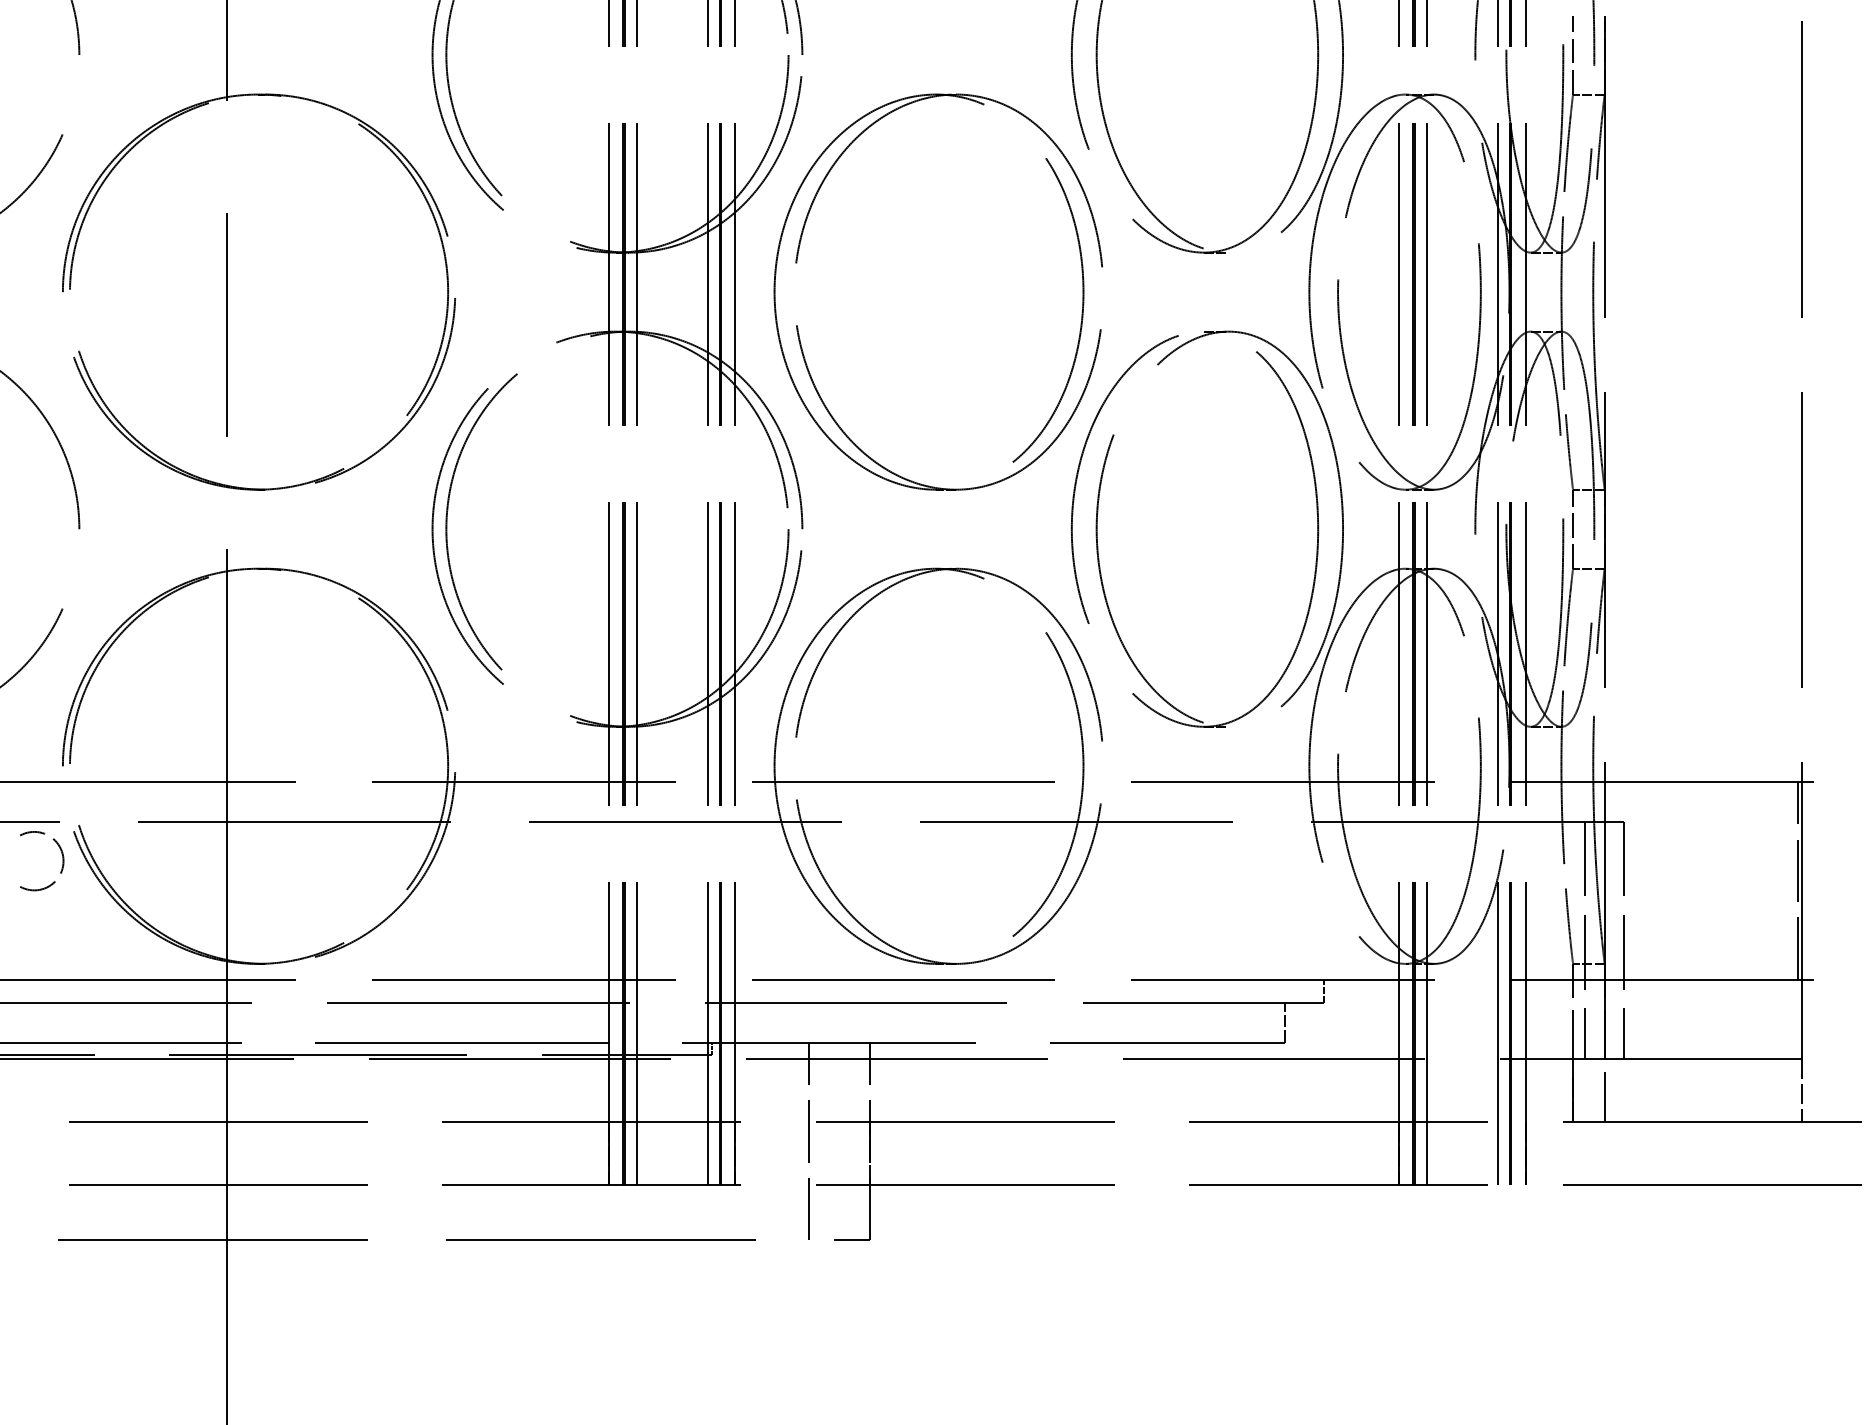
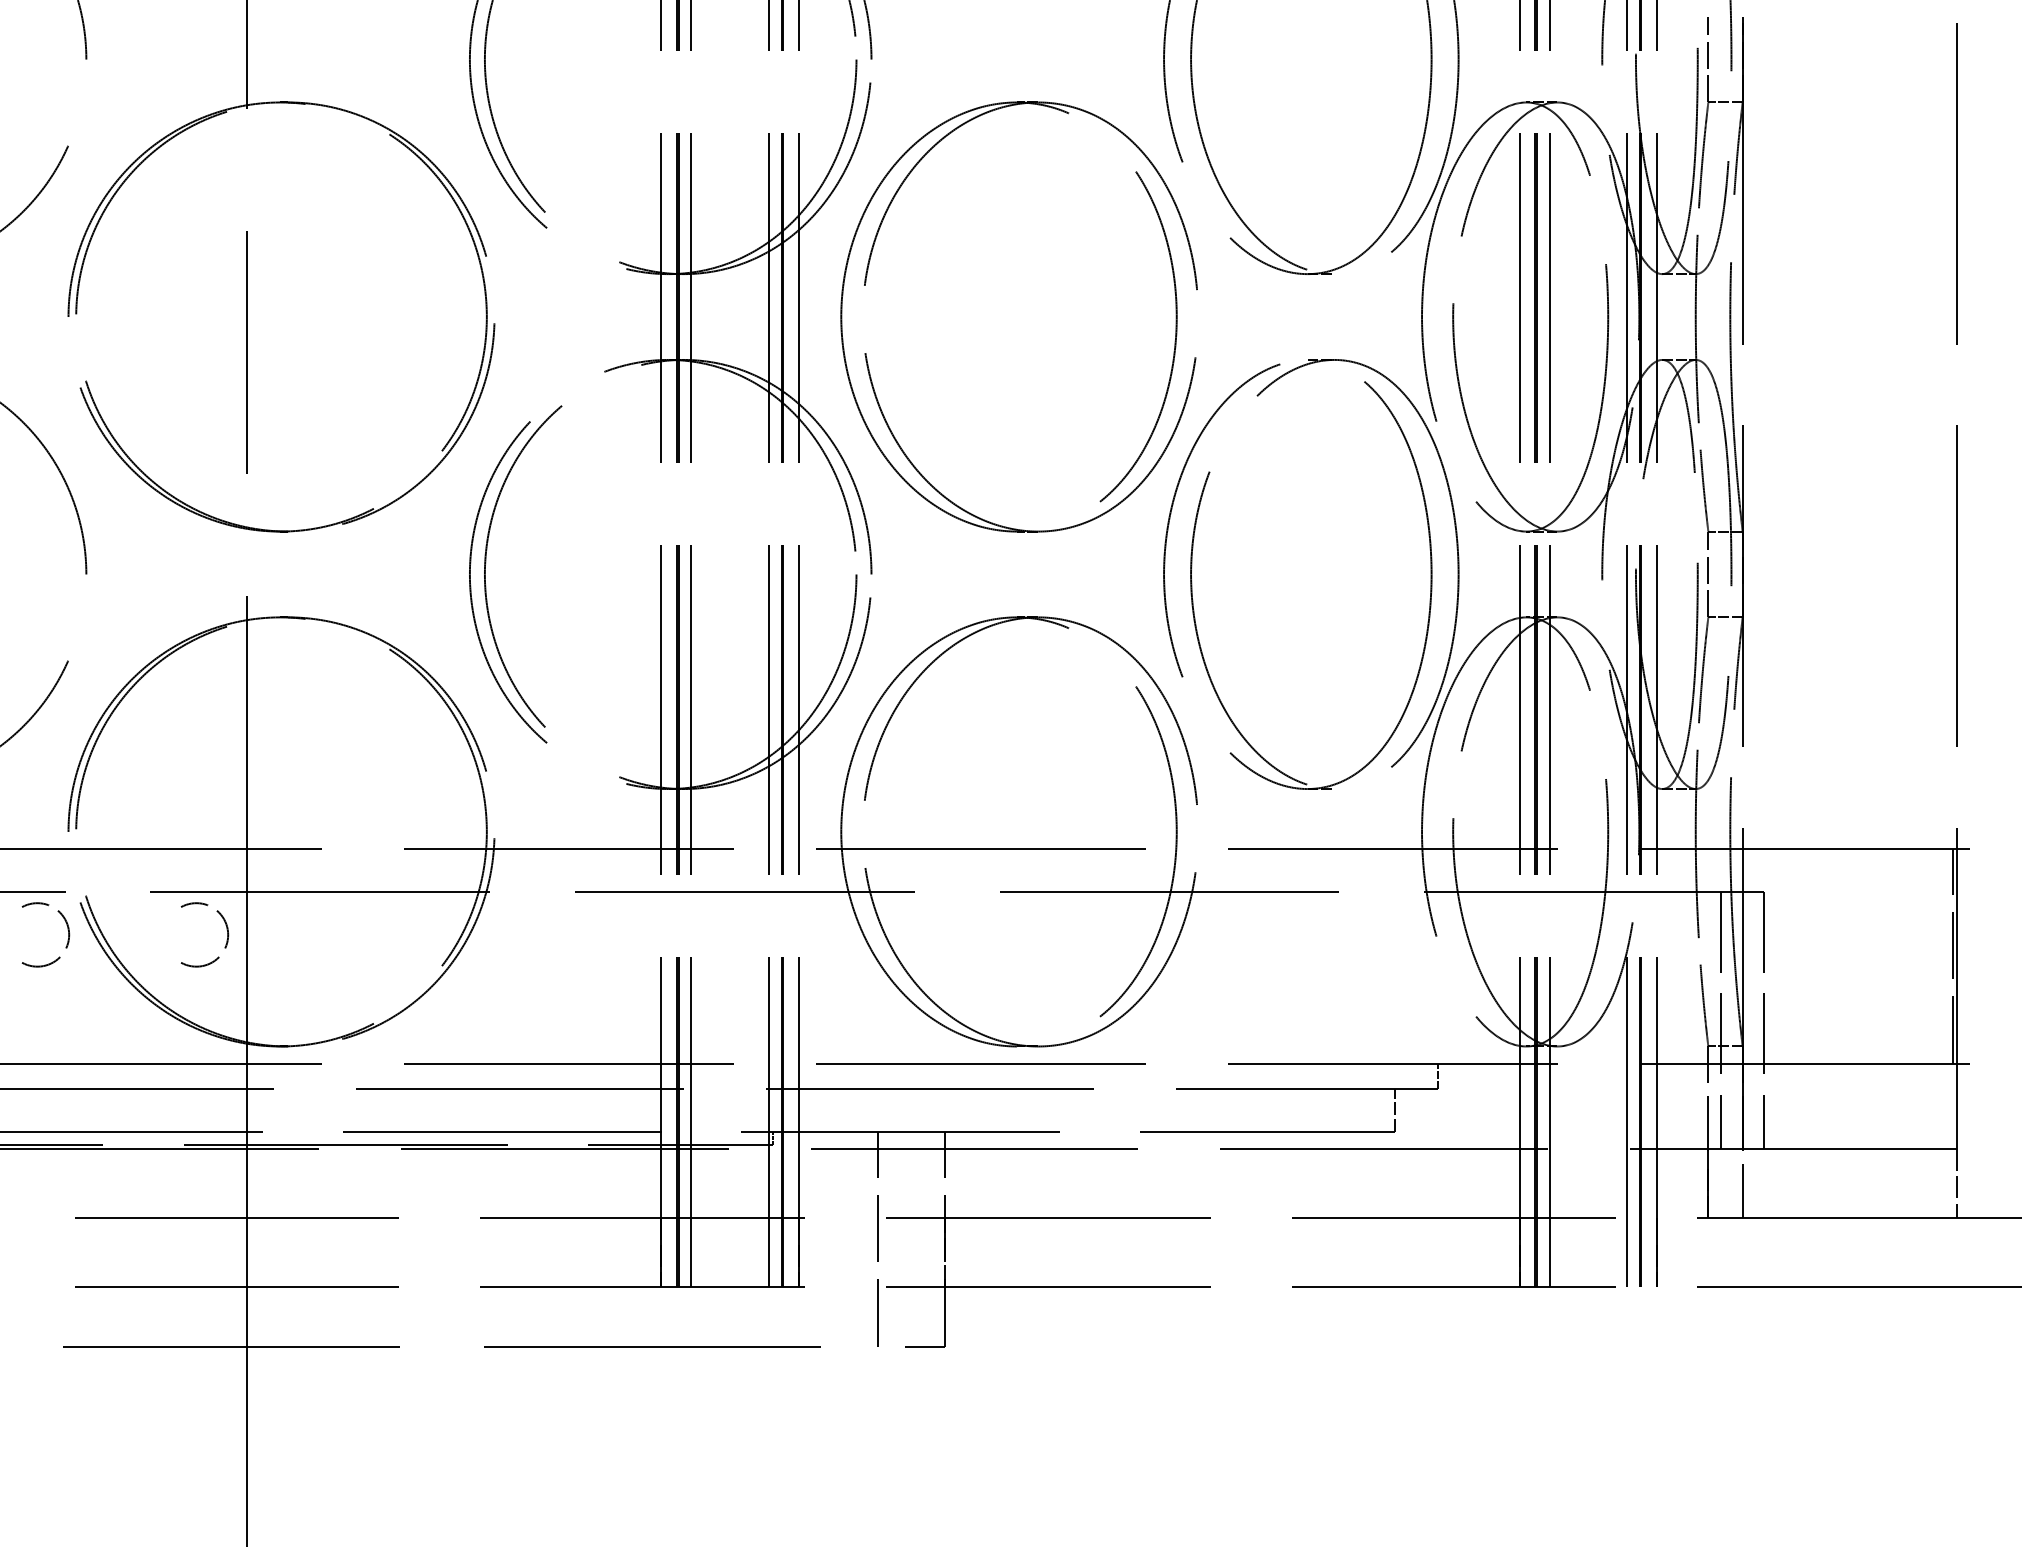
arc: (208, 856) -> (226, 929), added

